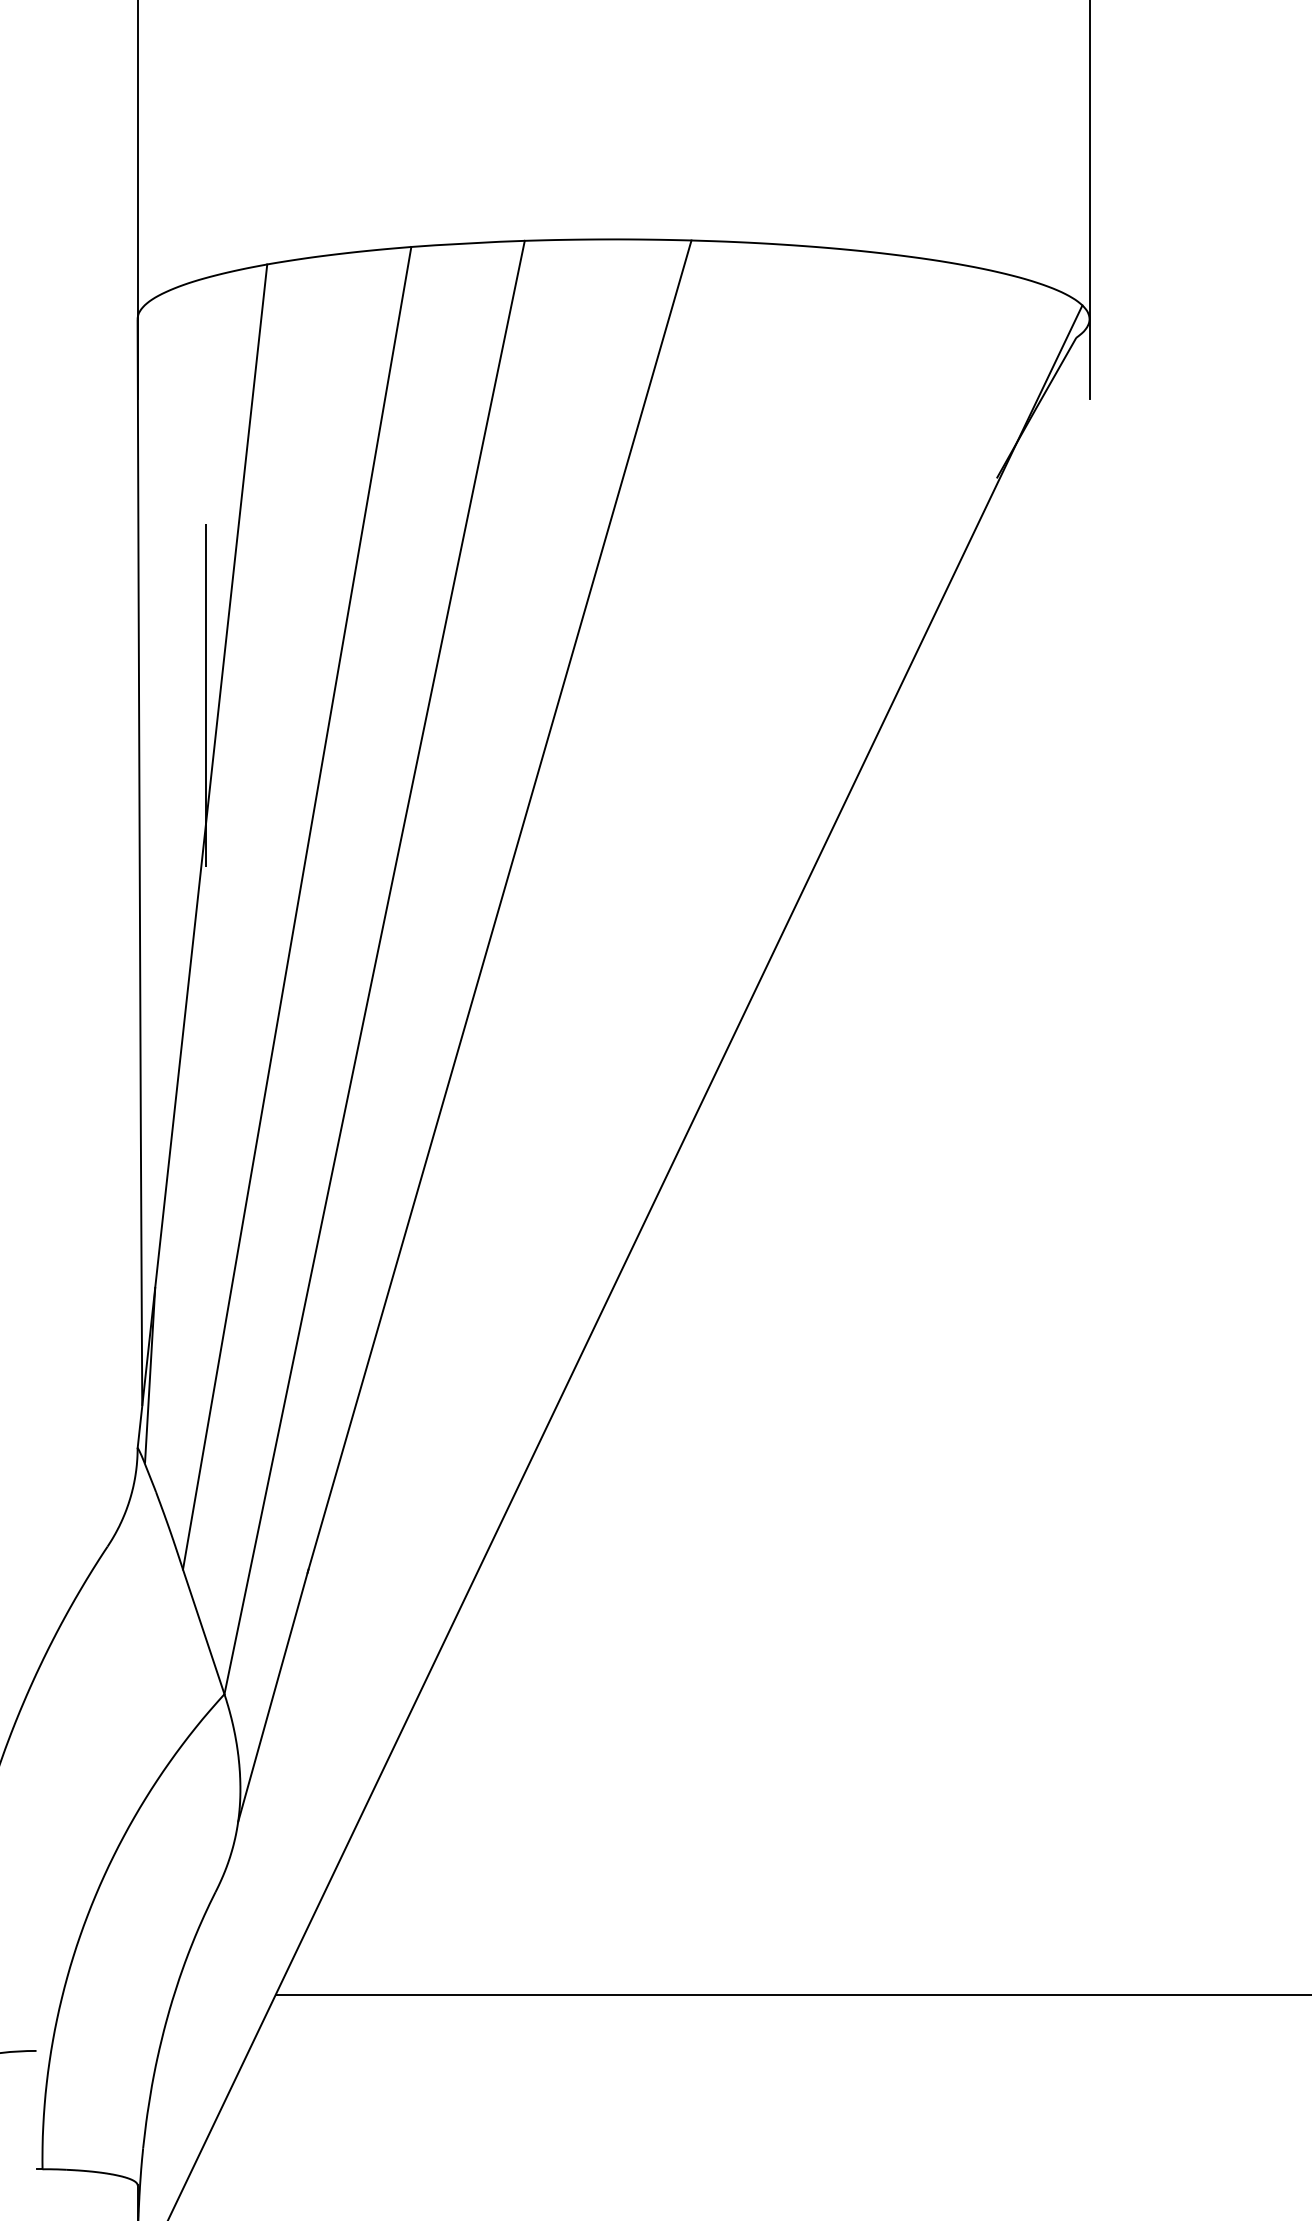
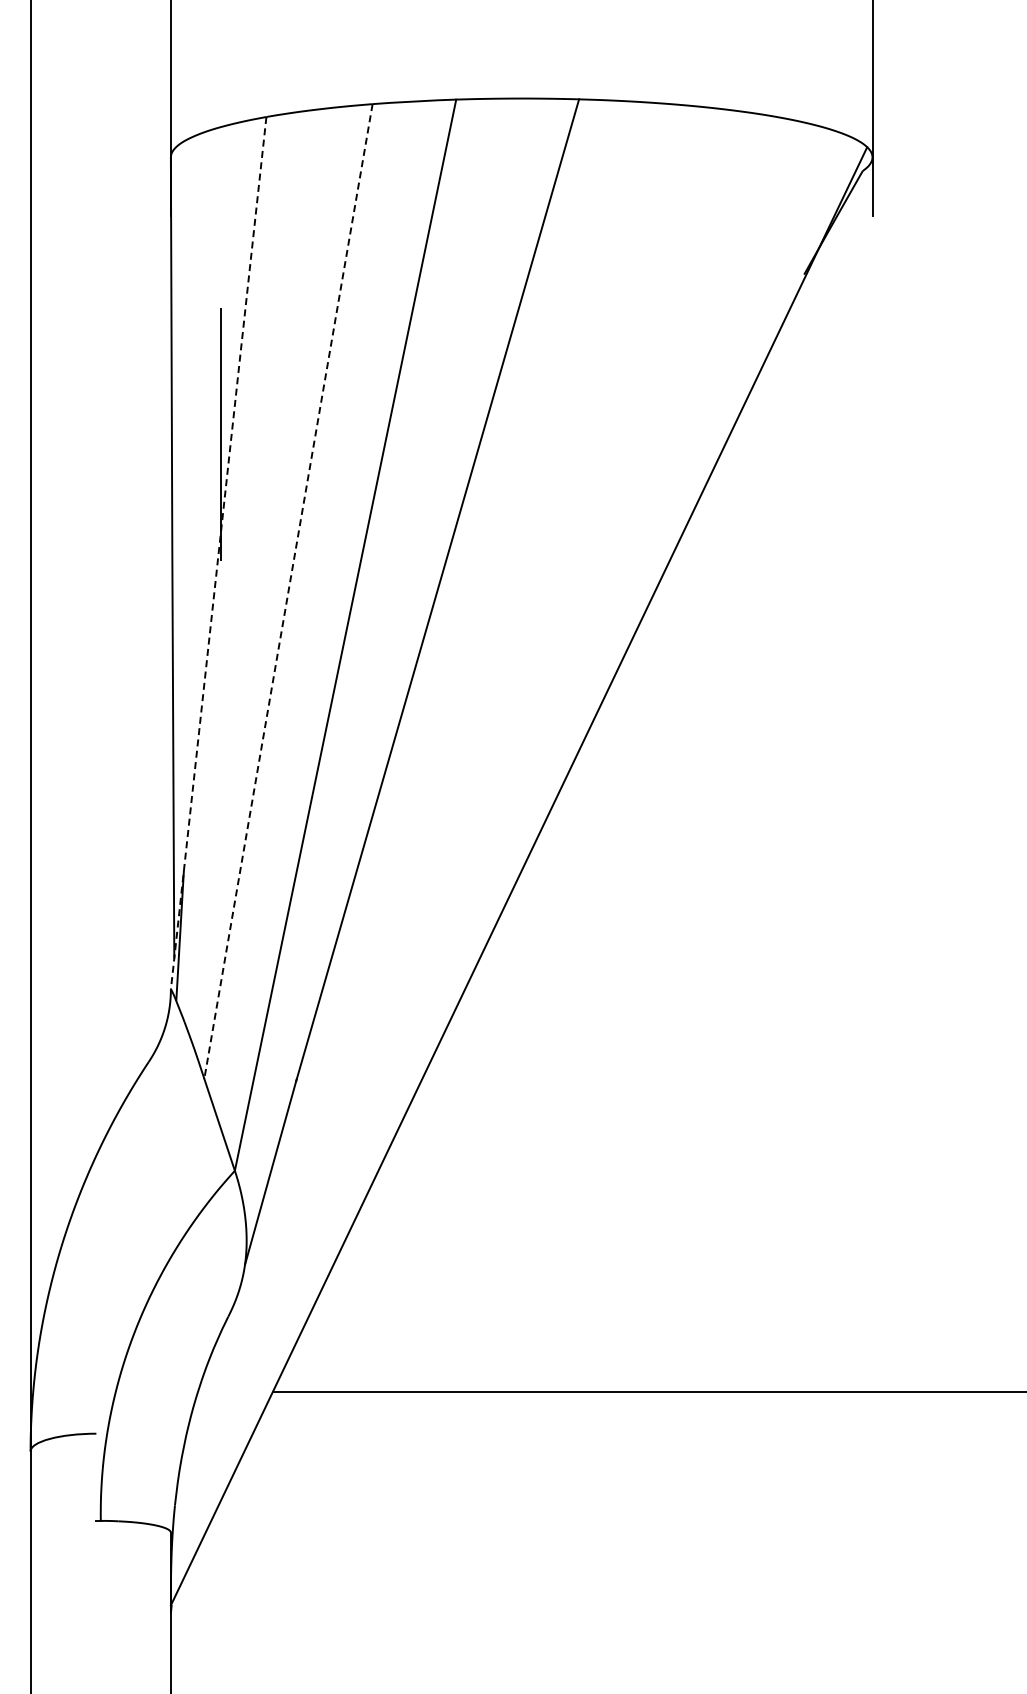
line: (202, 856) -> (218, 553), solid -> dashed
line: (297, 908) -> (288, 591), solid -> dashed

